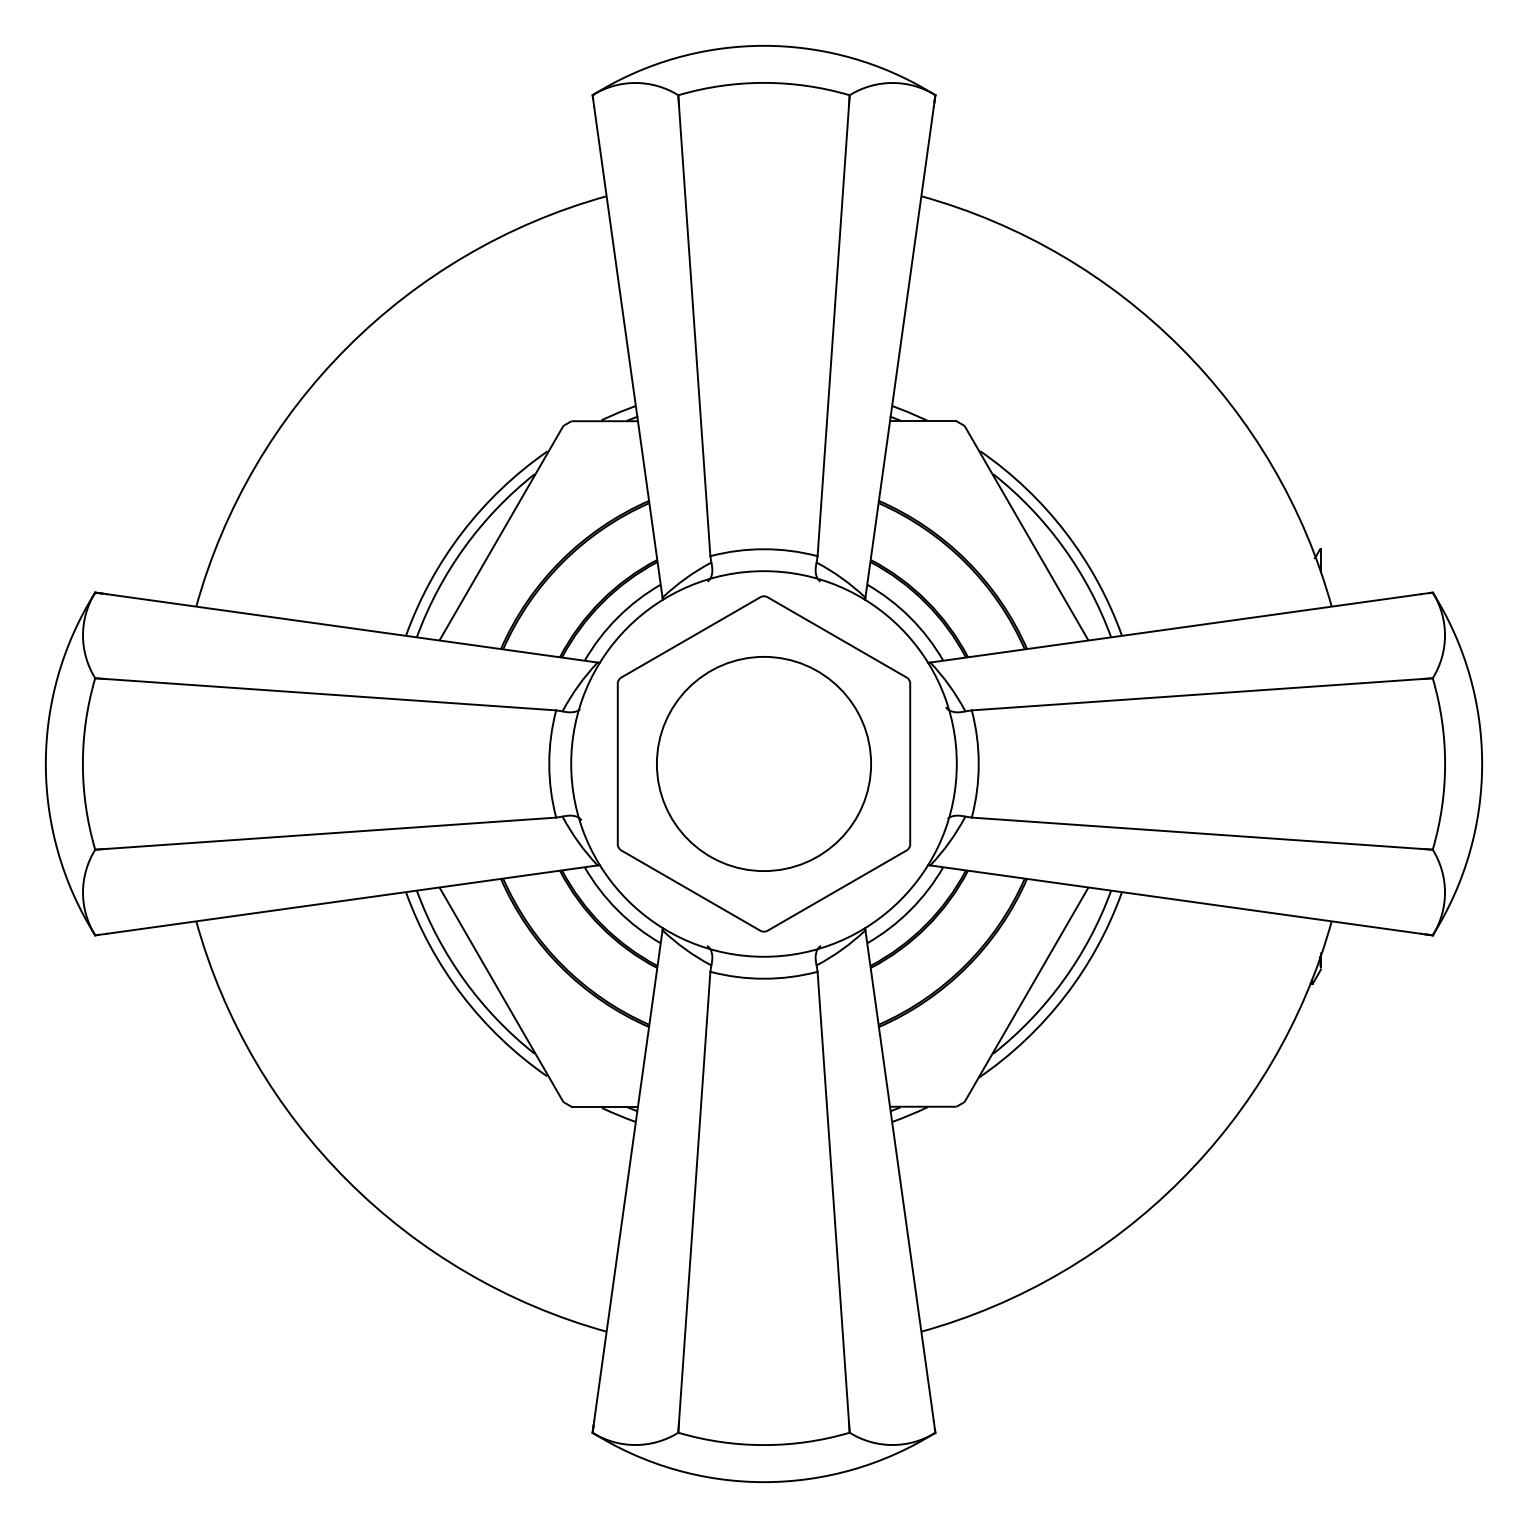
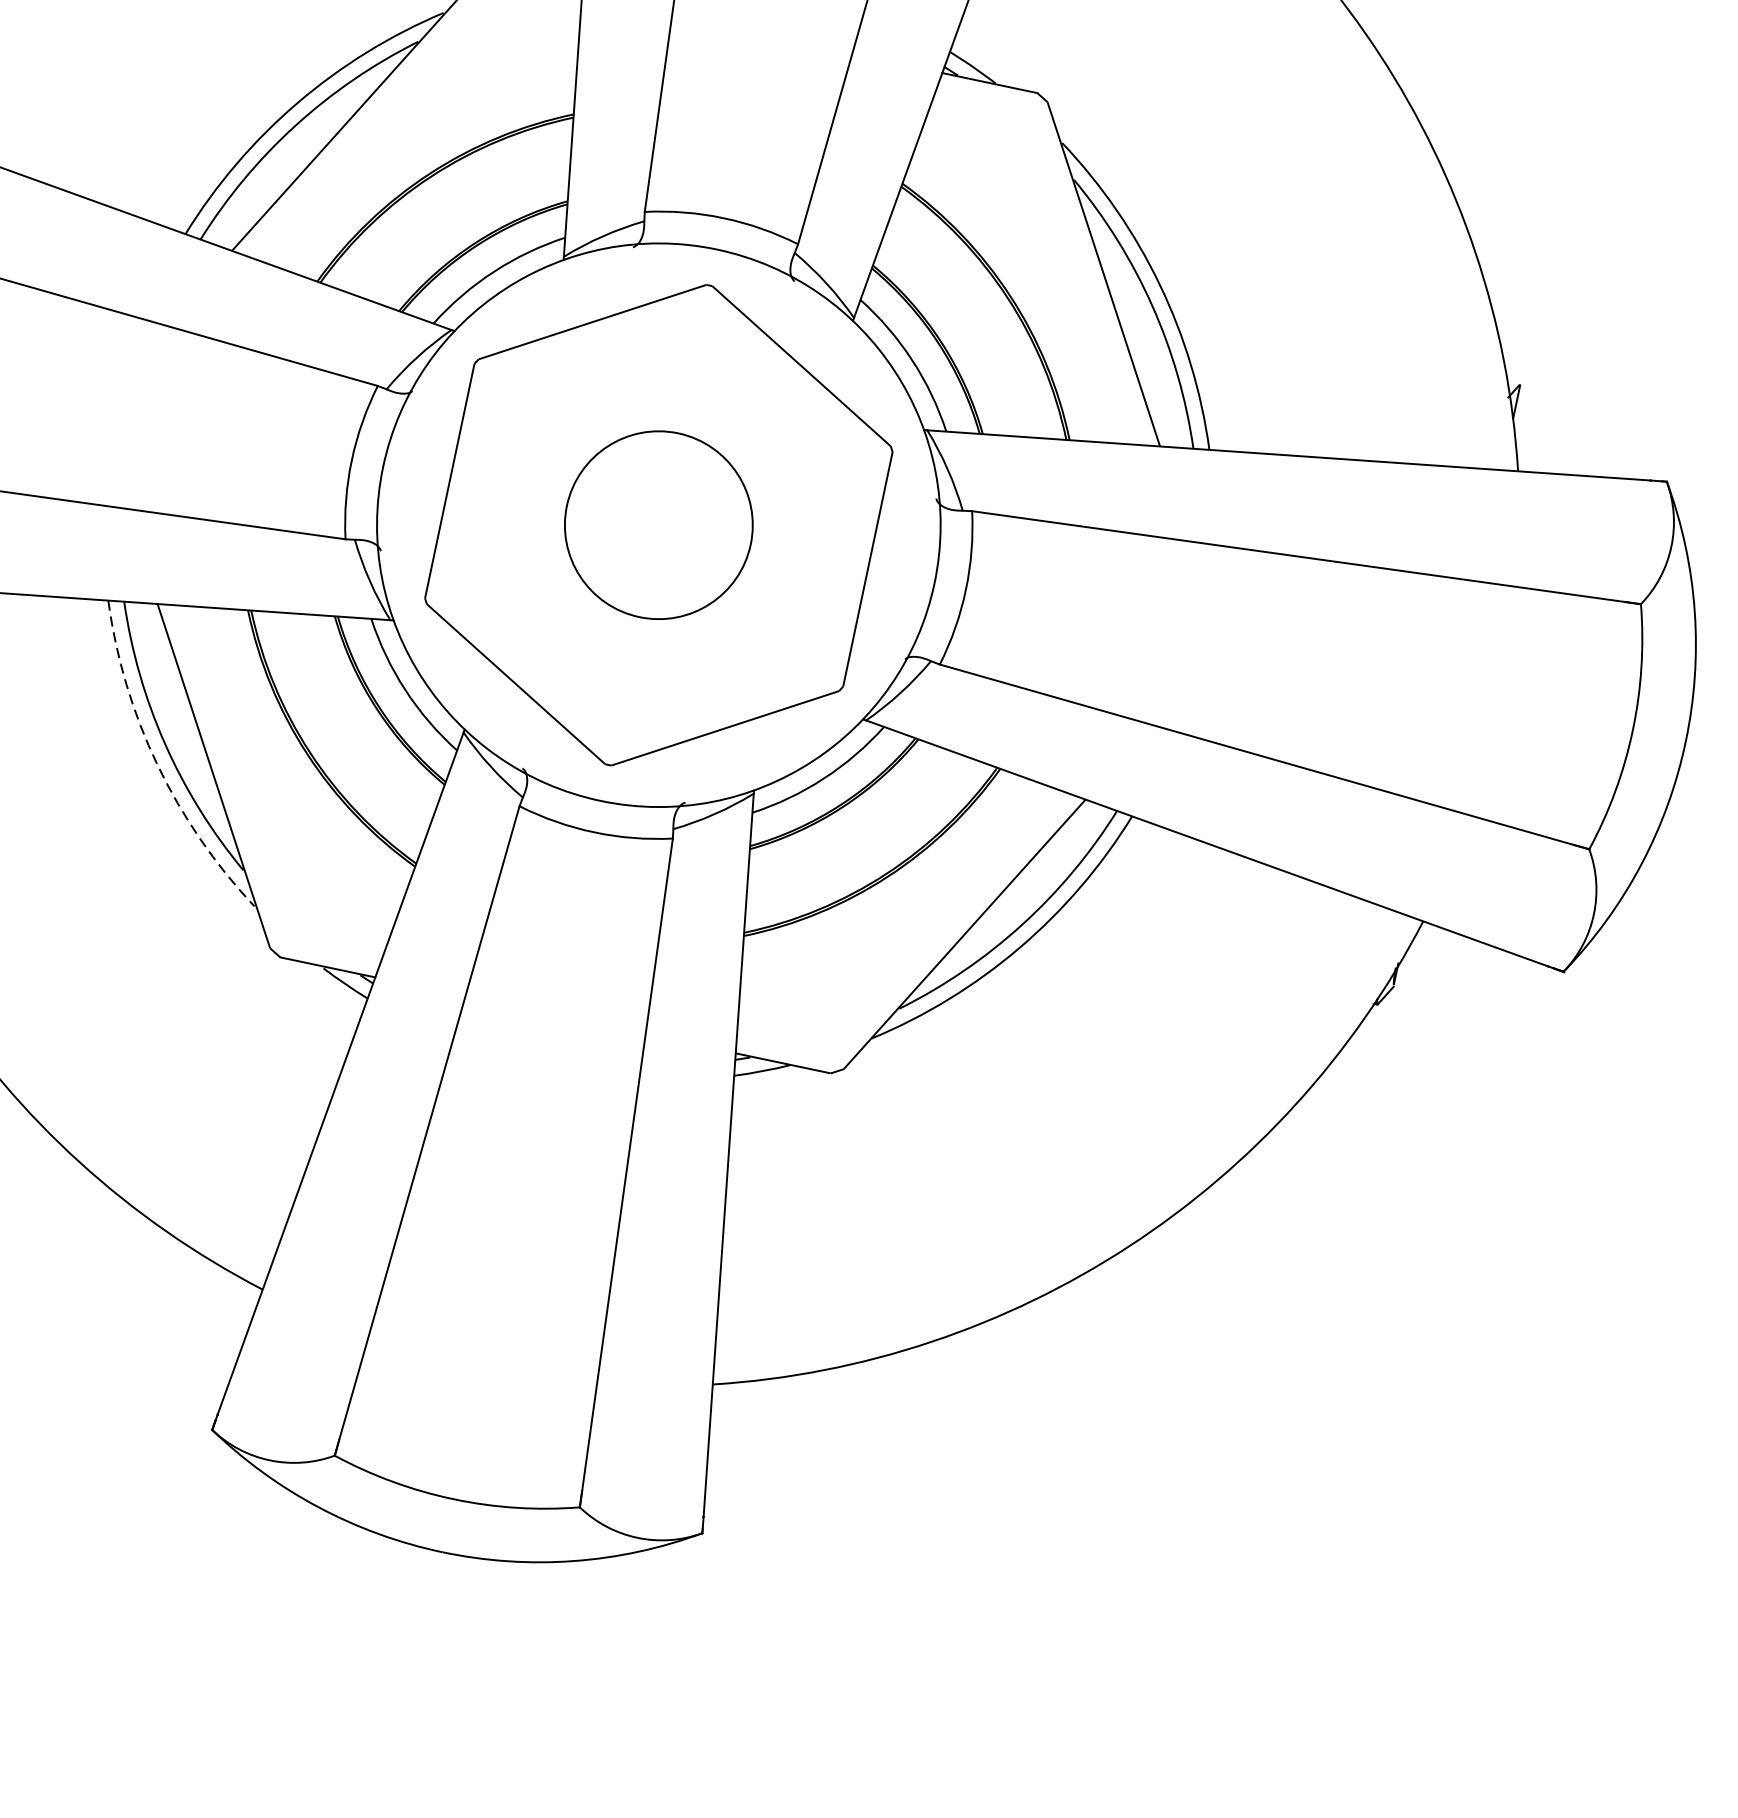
circle: (763, 763) -> (658, 524), size x0.6
arc: (462, 995) -> (157, 765), solid -> dashed

